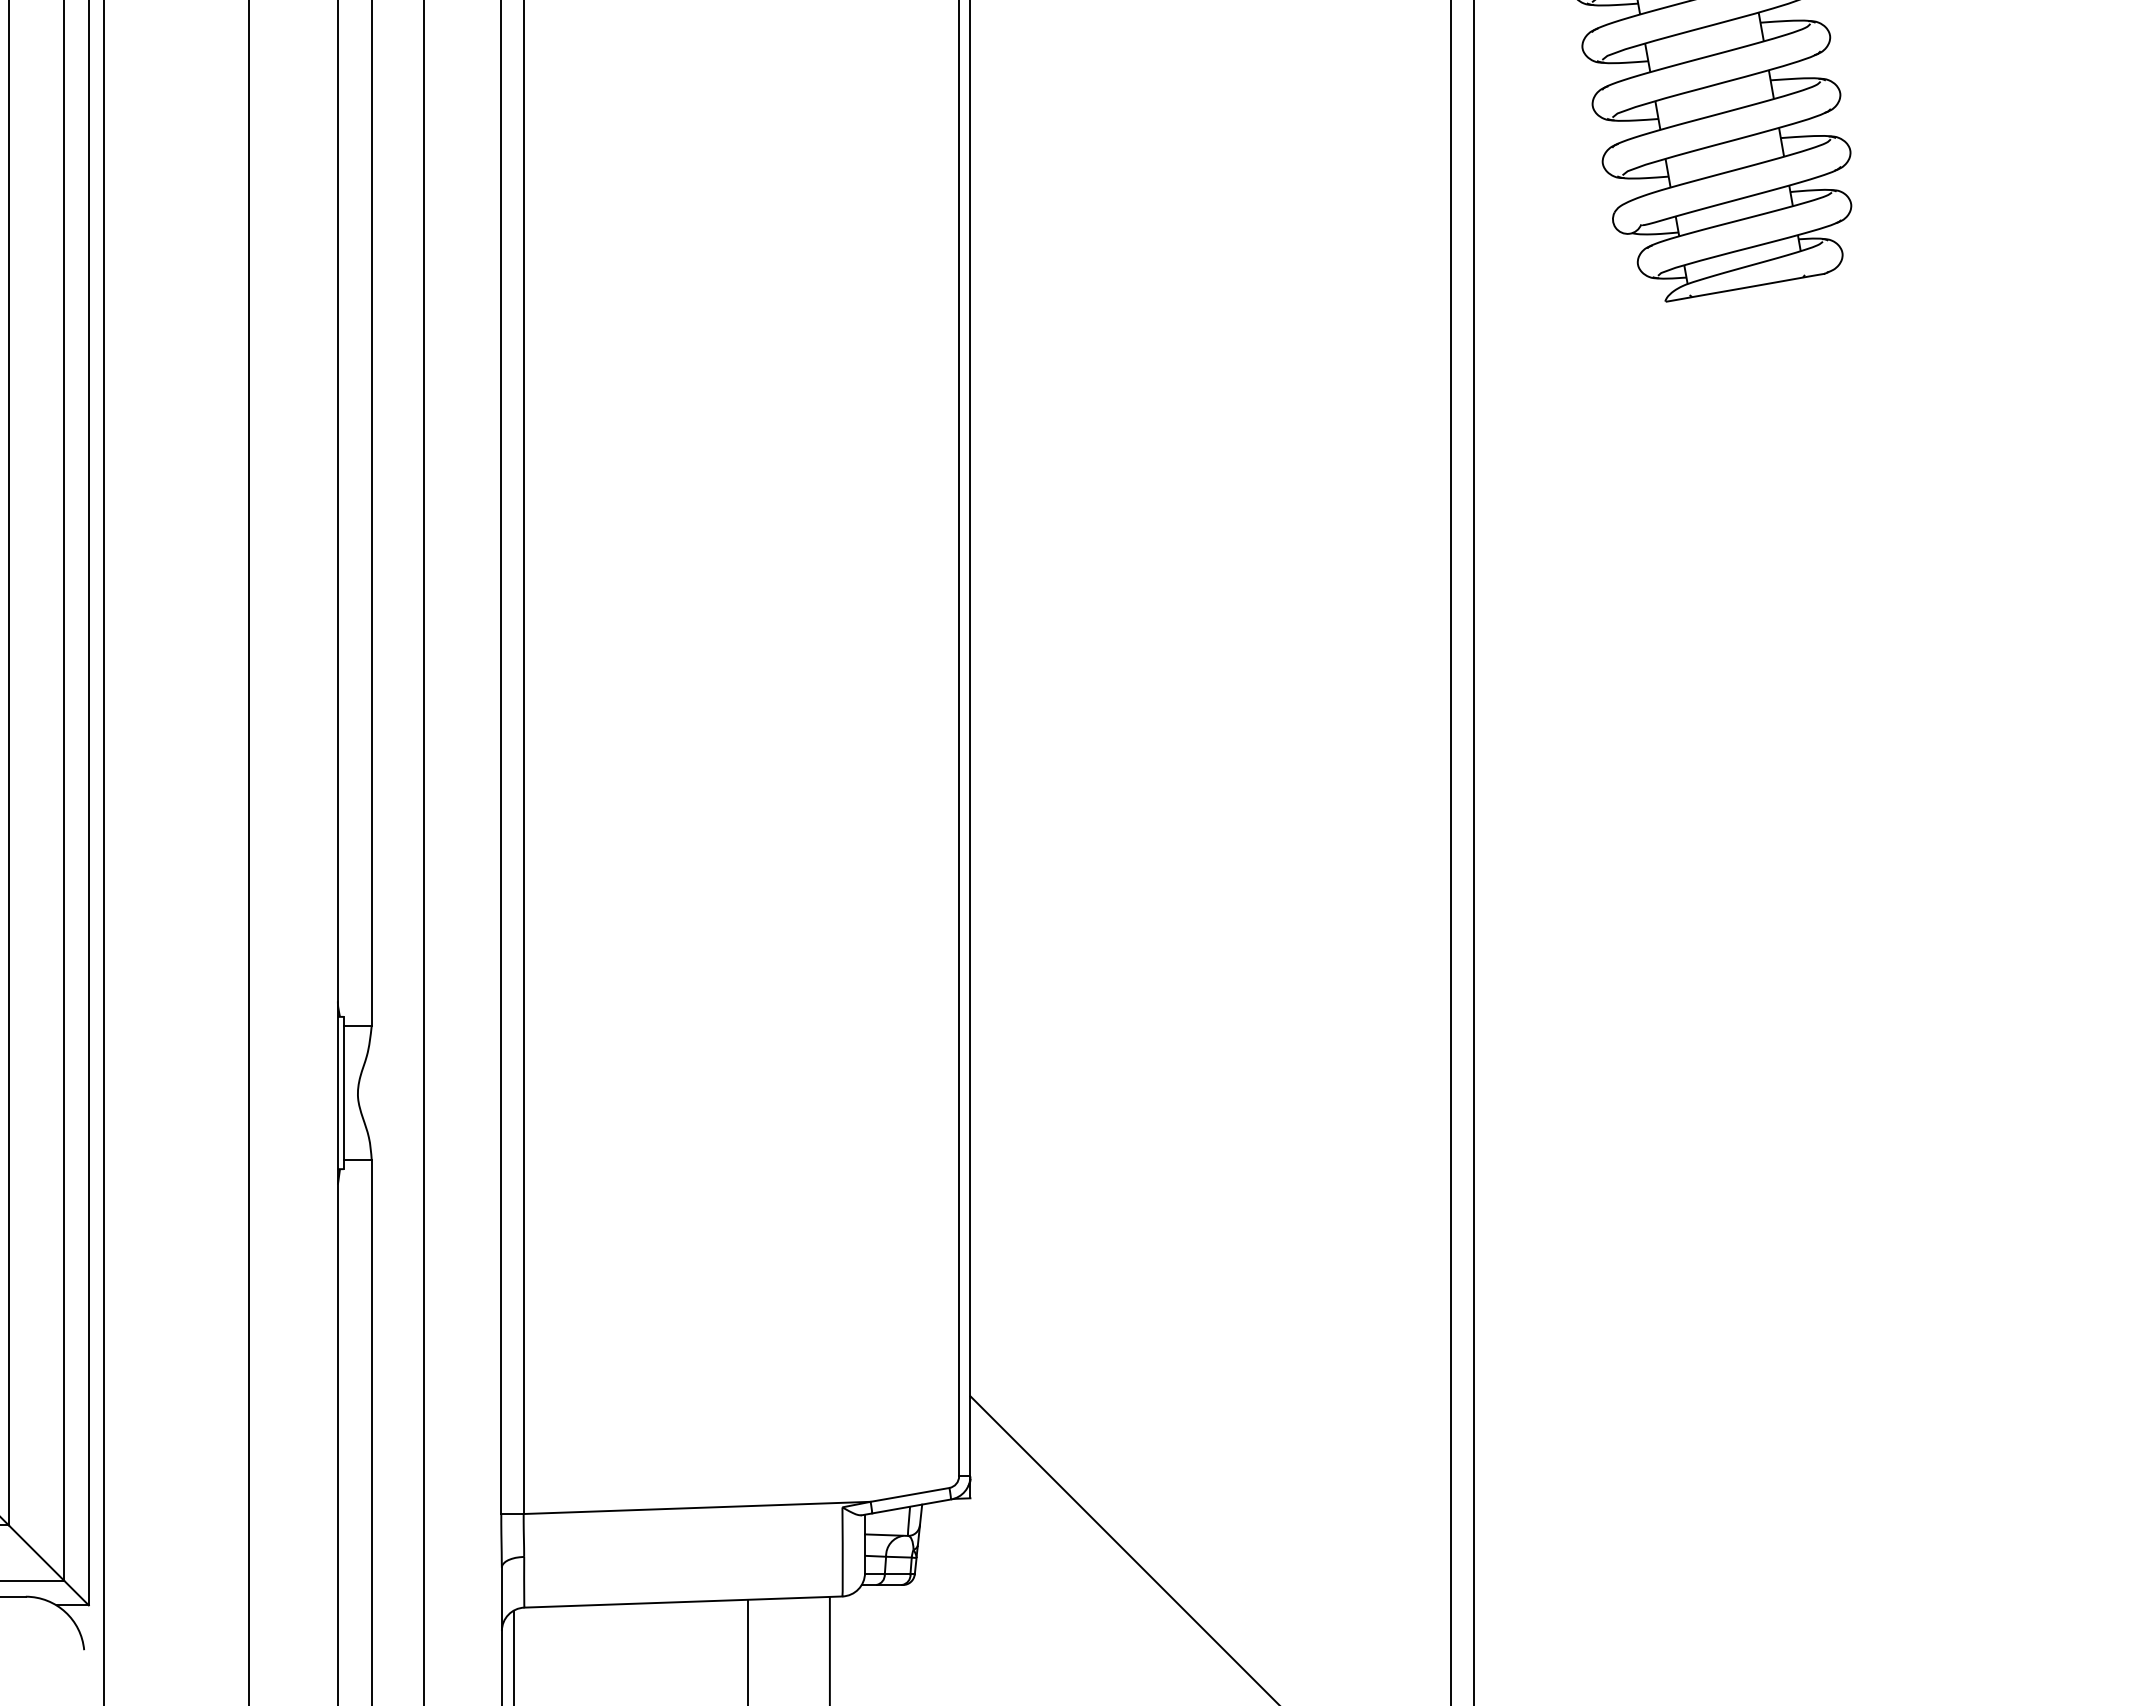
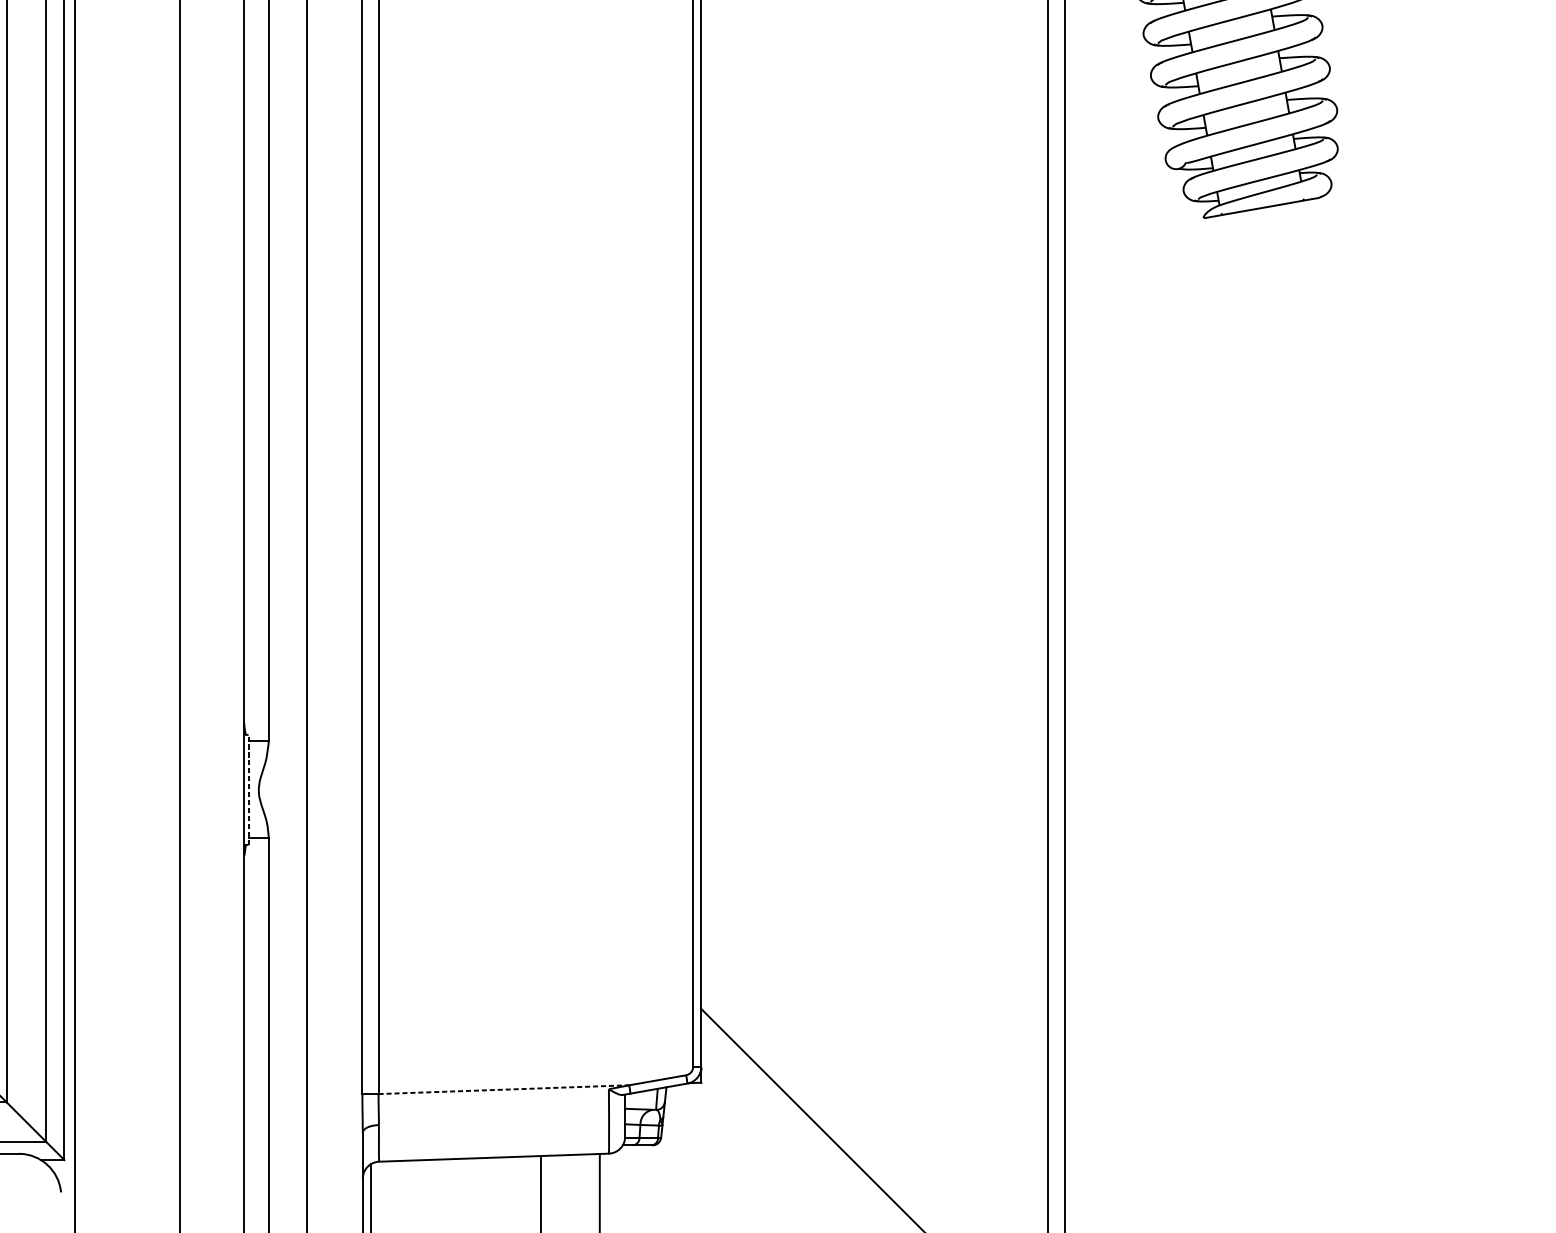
line: (343, 1092) -> (248, 789), solid -> dashed
line: (697, 1507) -> (504, 1089), solid -> dashed

